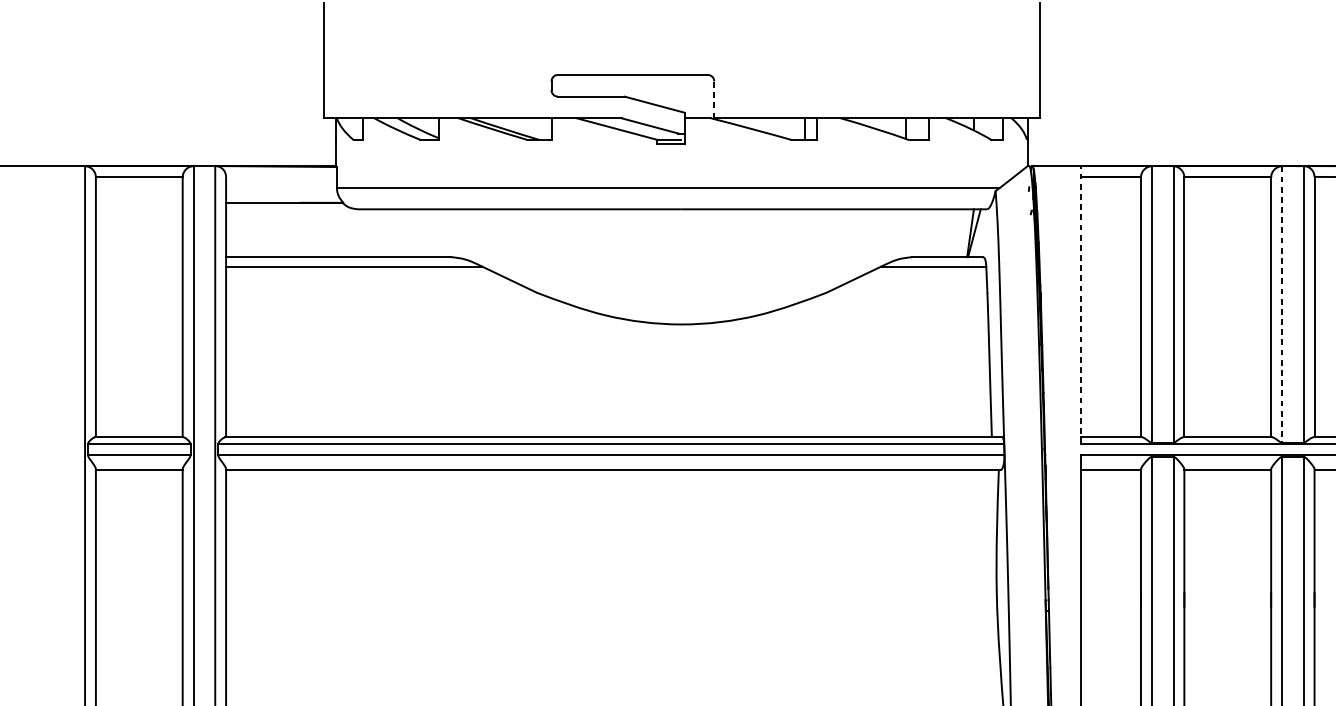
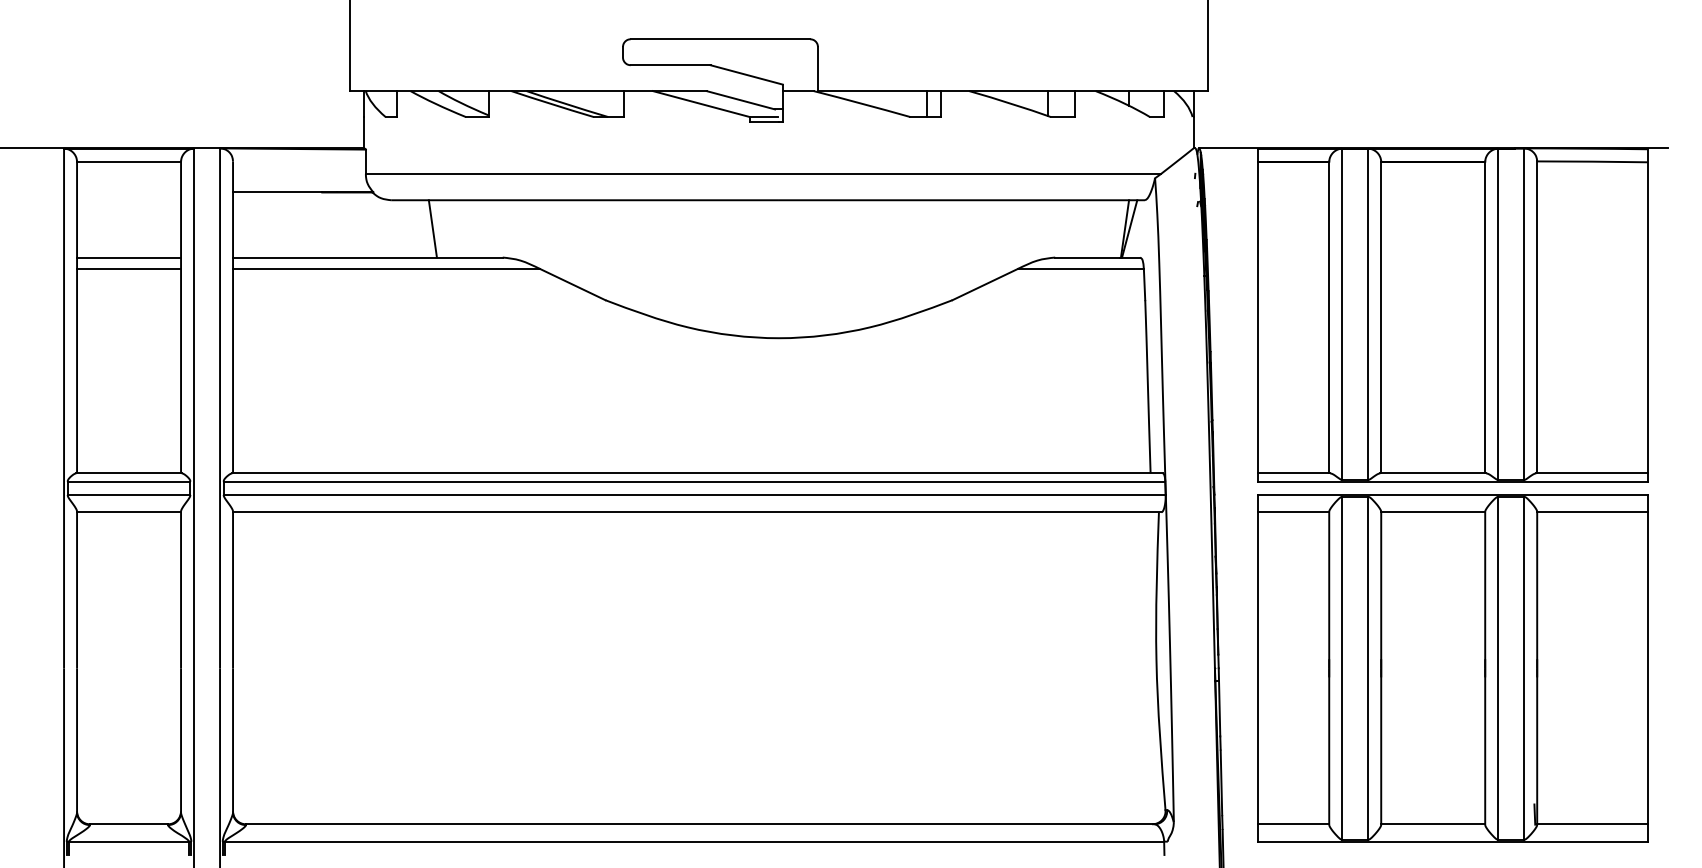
line: (713, 99) -> (817, 68), dashed -> solid
line: (392, 232) -> (432, 228), added
line: (139, 257) -> (129, 257), added
line: (139, 267) -> (129, 269), added
line: (1282, 304) -> (1498, 314), dashed -> solid
line: (1081, 305) -> (1257, 315), dashed -> solid

